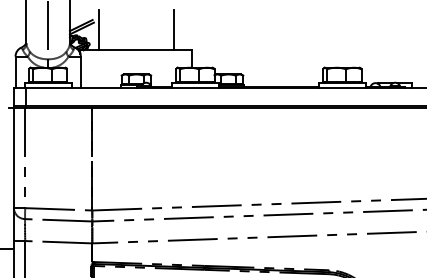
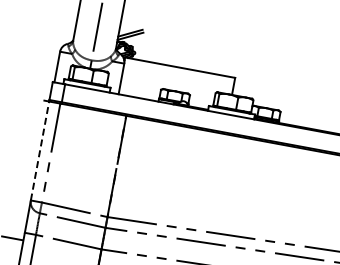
line: (98, 29) -> (146, 40), removed
line: (173, 29) -> (220, 53), removed
line: (13, 157) -> (39, 150), solid -> dashed

